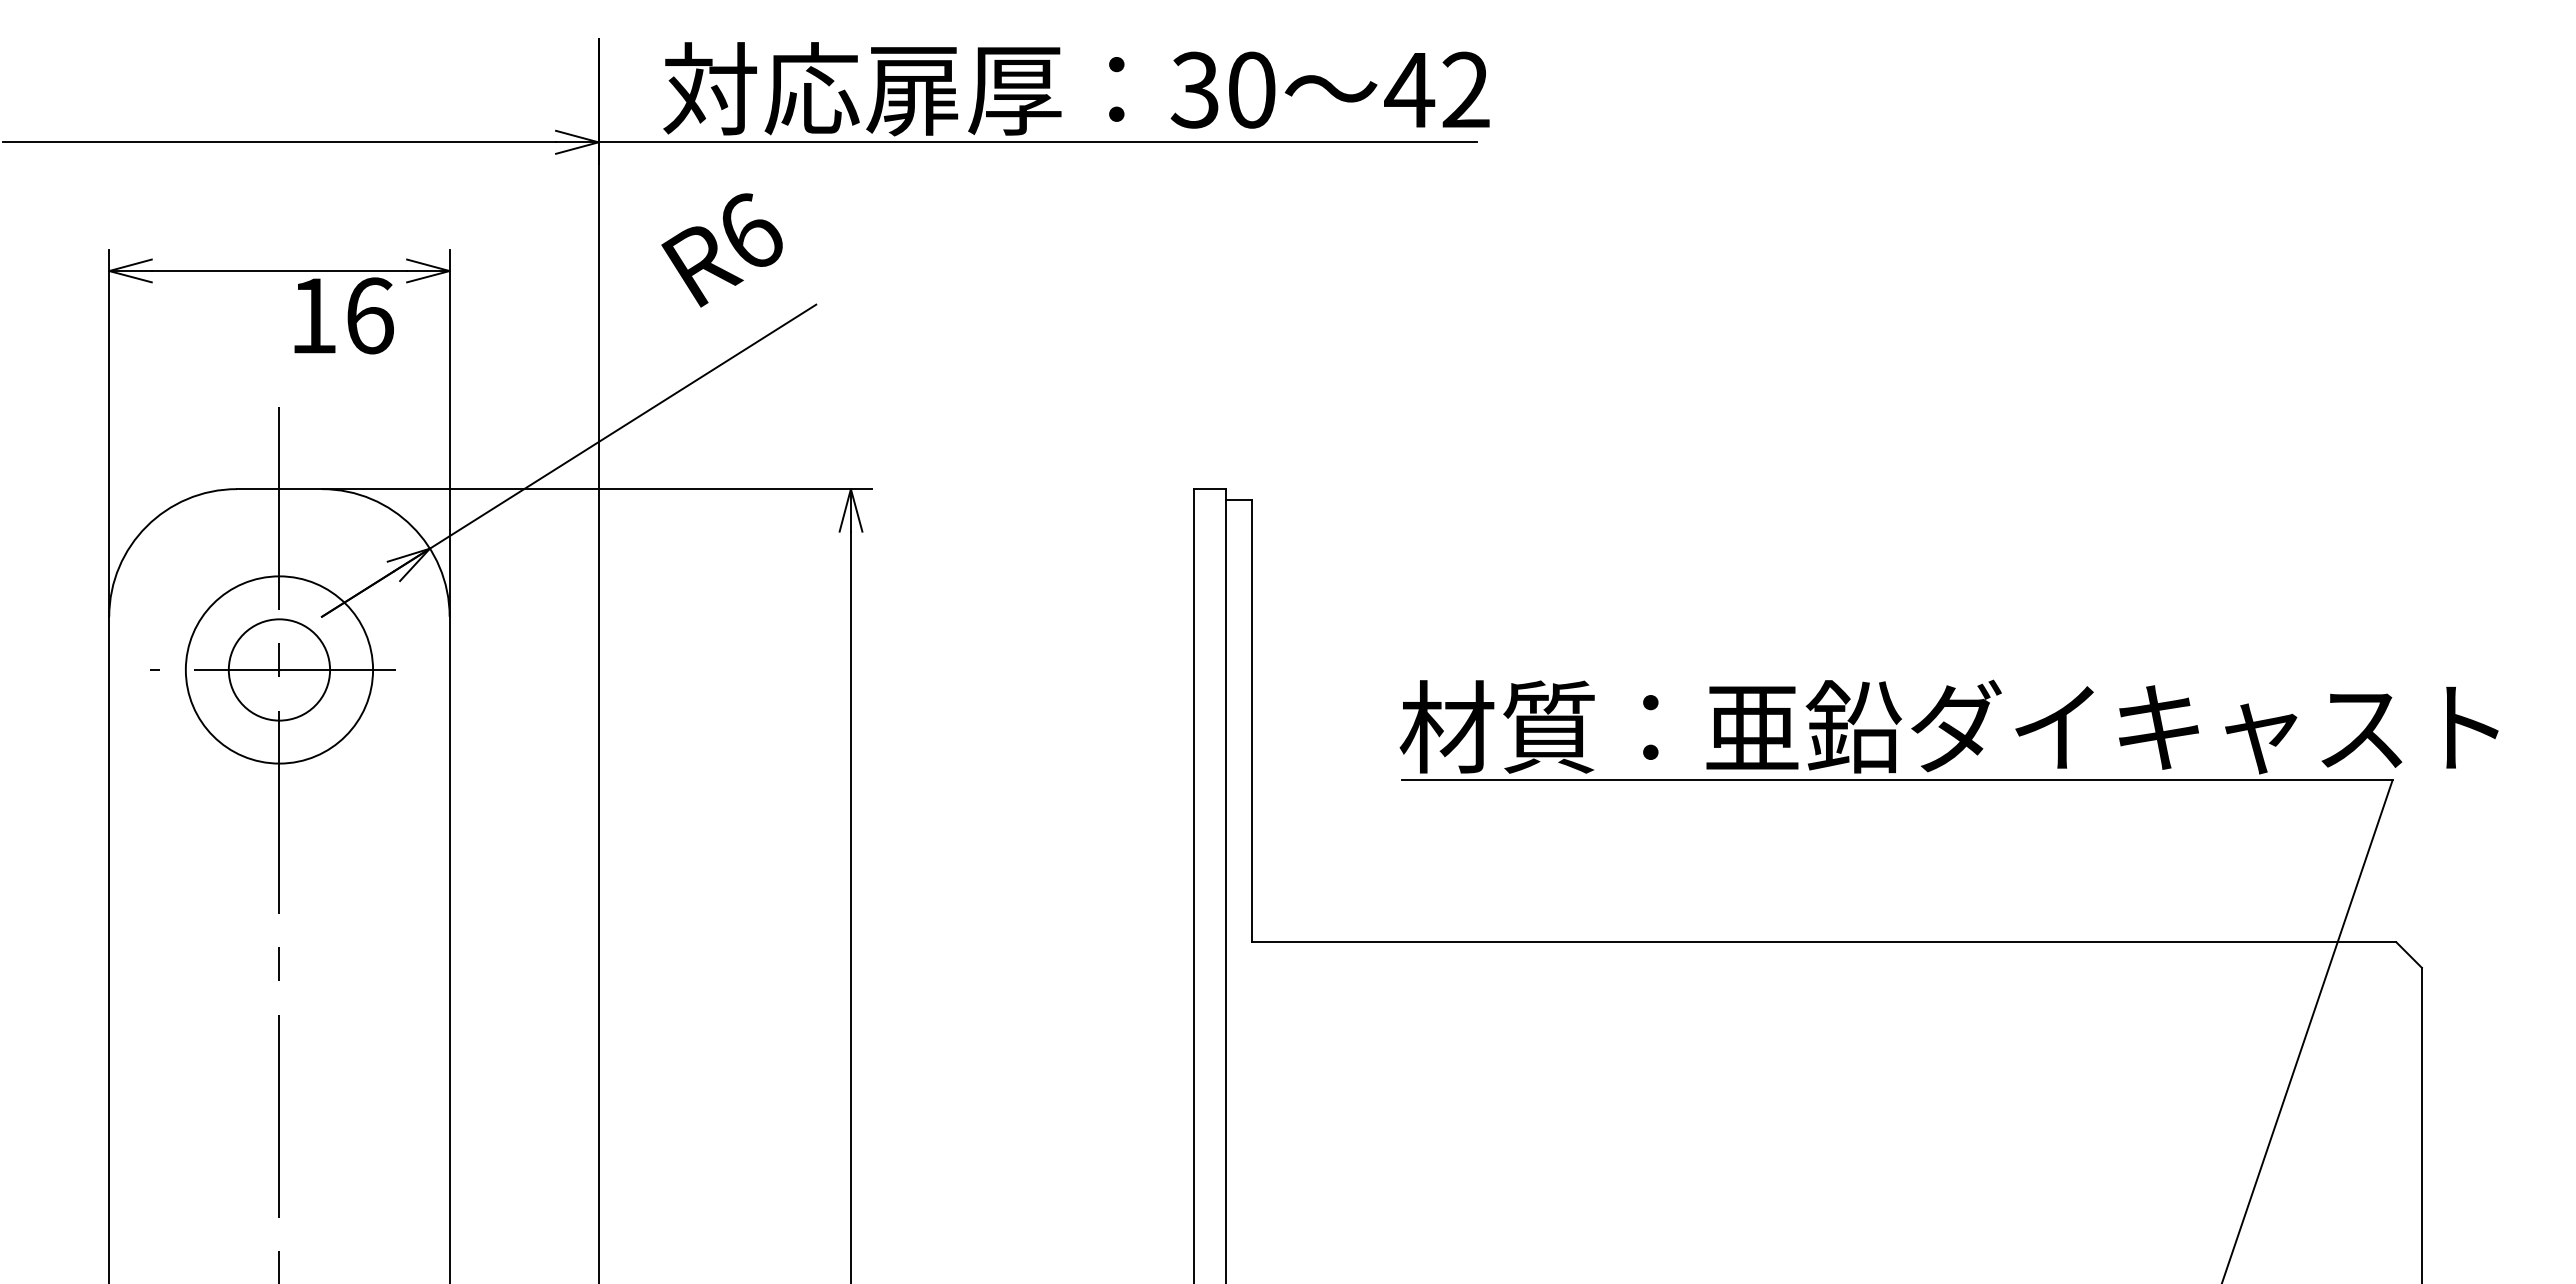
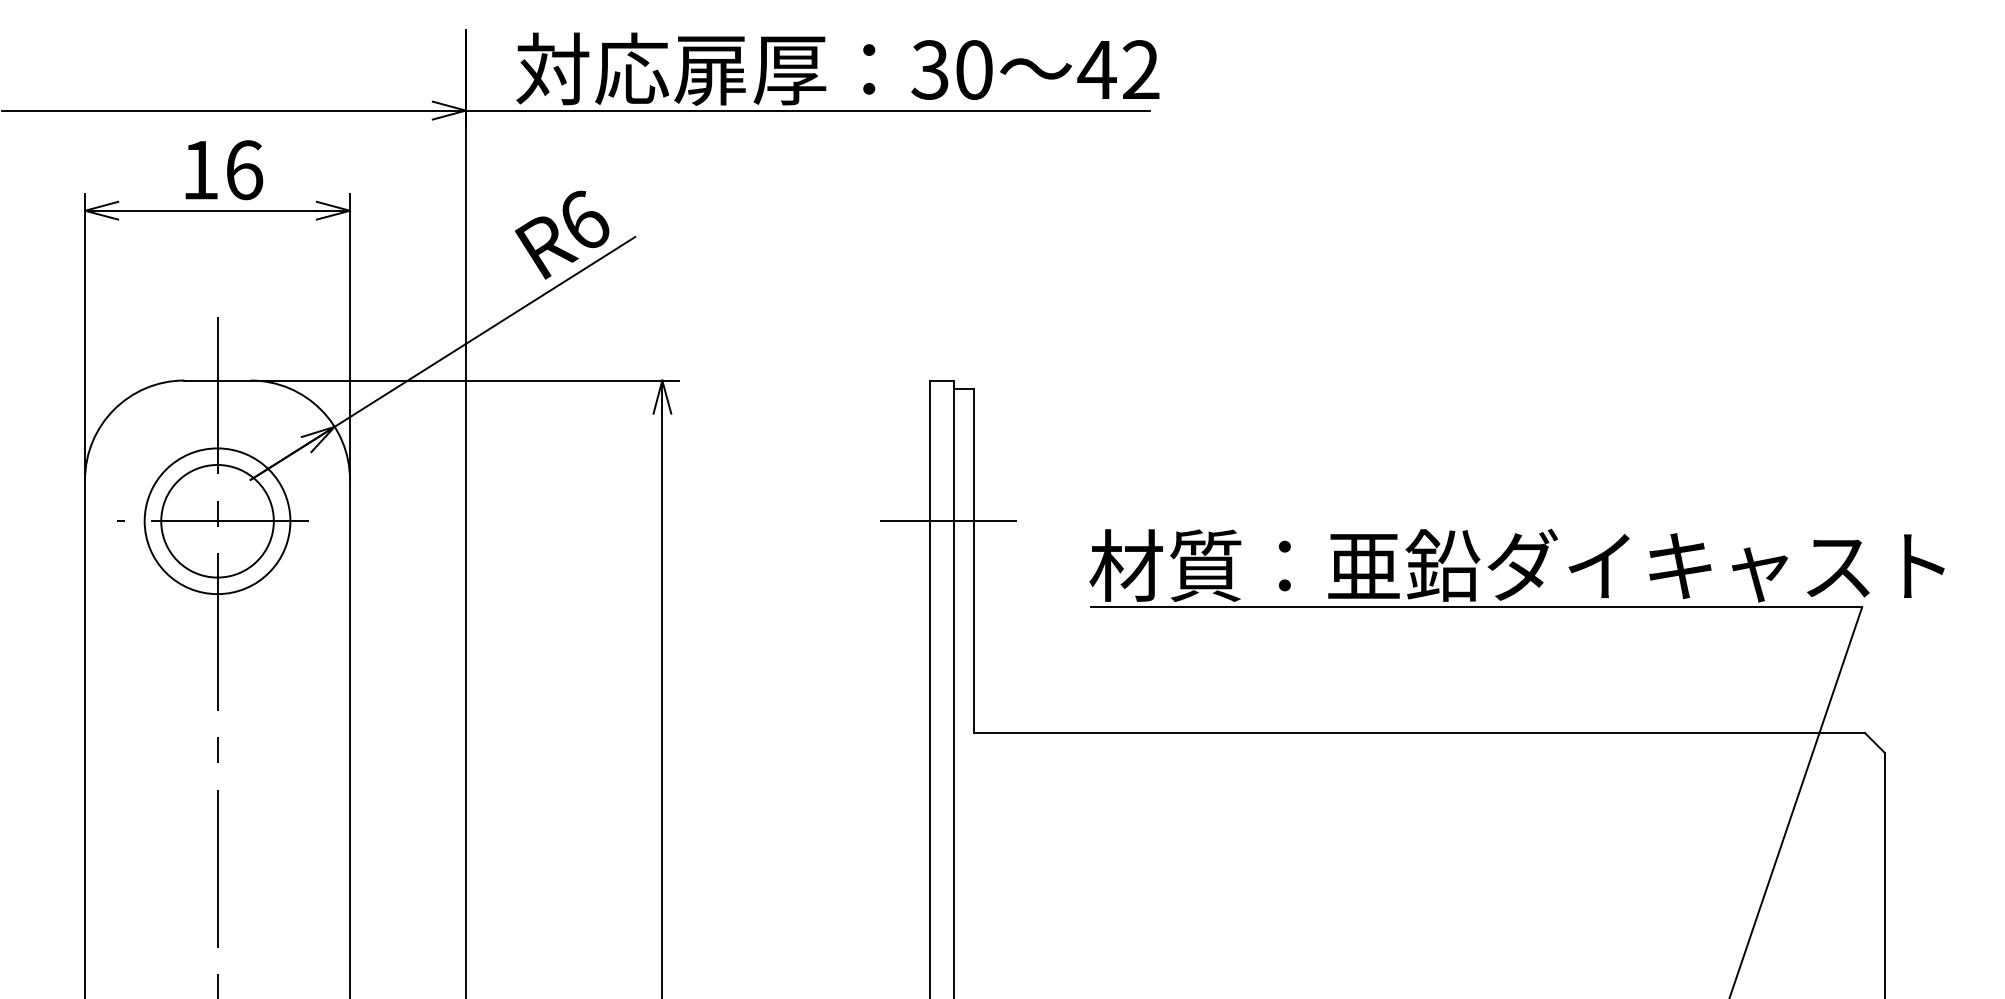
text: (721, 250) -> (561, 235), moved
text: (343, 315) -> (223, 169), moved
circle: (279, 669) -> (217, 520), size x1.43
line: (1218, 669) -> (948, 520), added

